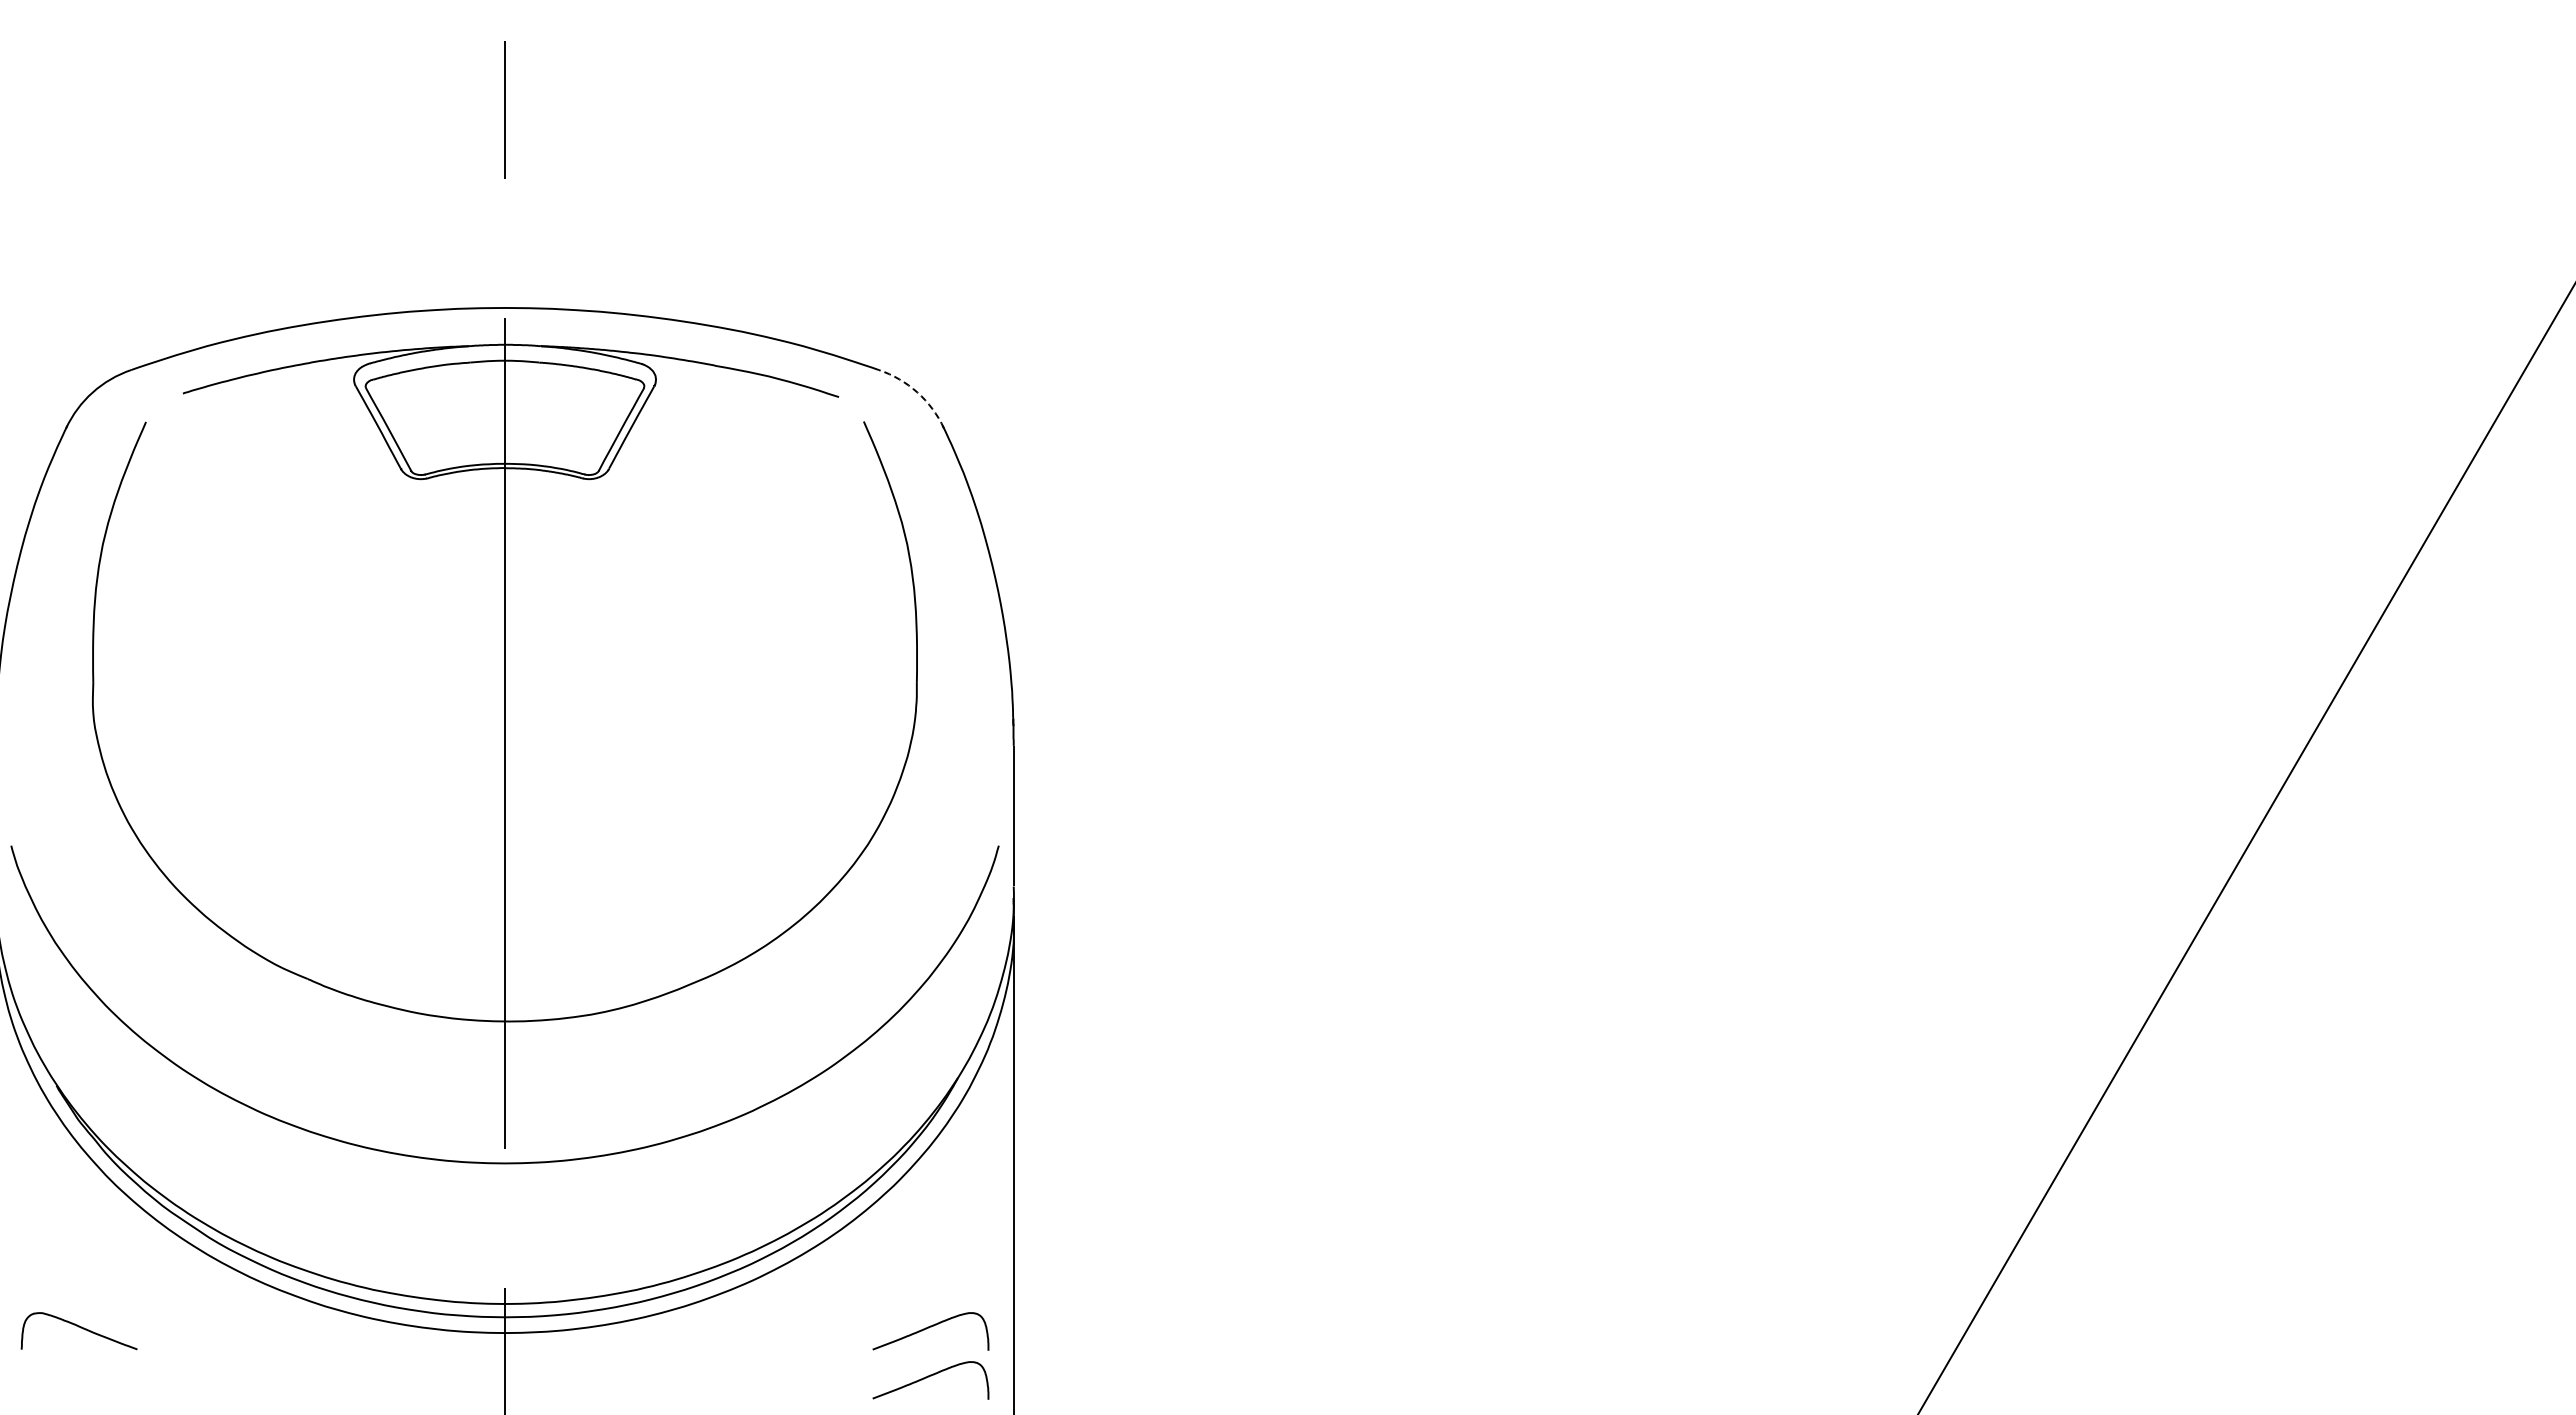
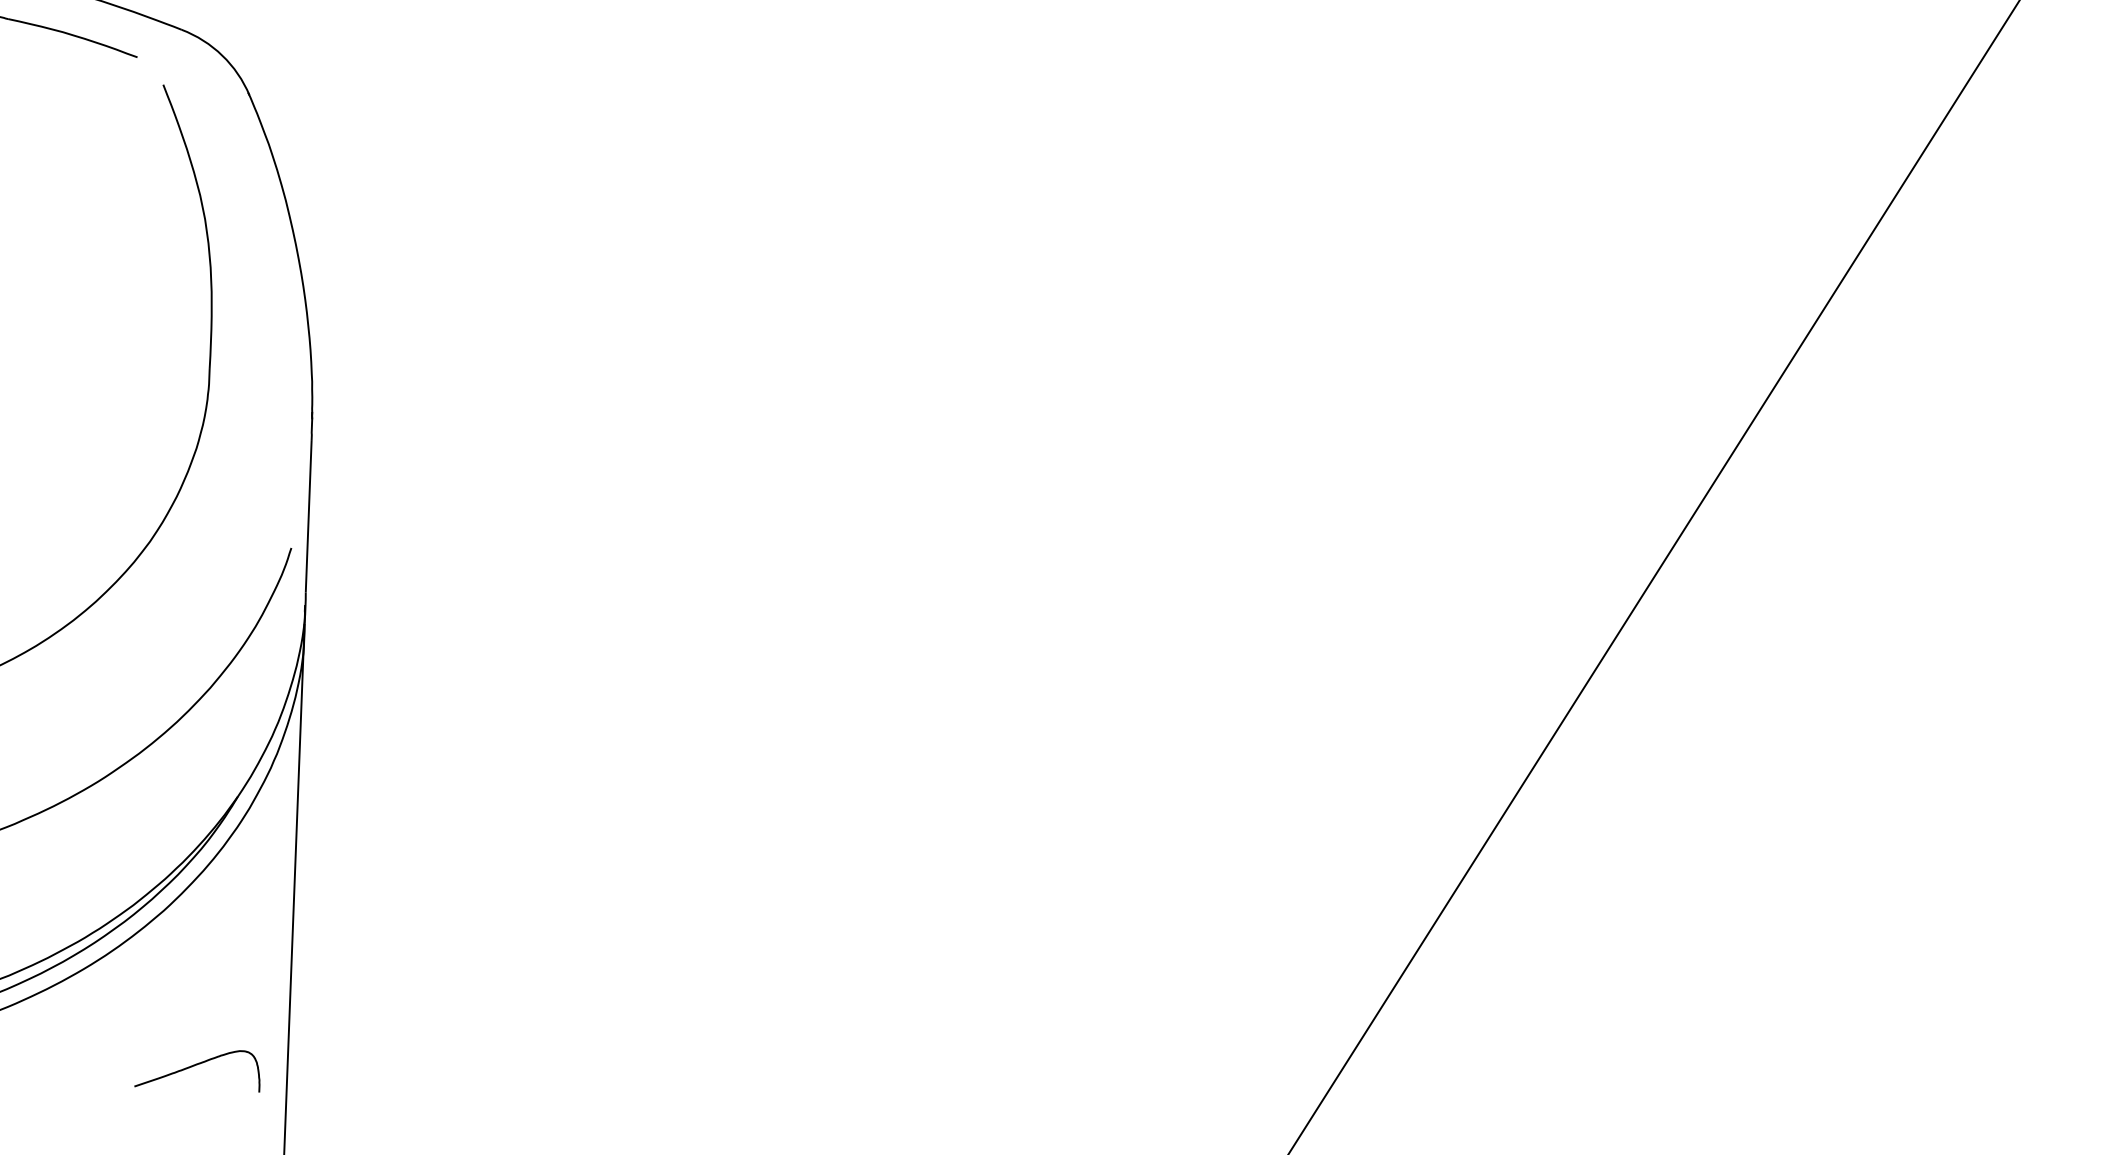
arc: (917, 392) -> (222, 55), dashed -> solid
curve: (928, 1377) -> (193, 1118), removed

